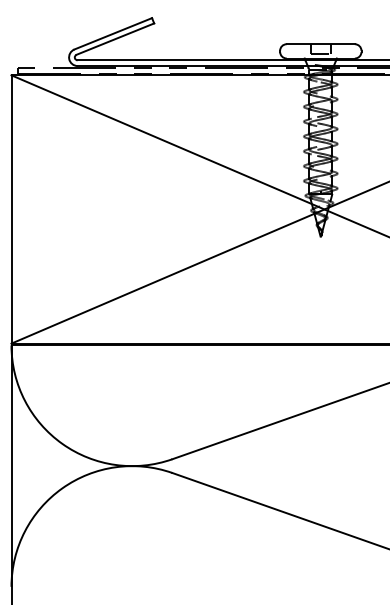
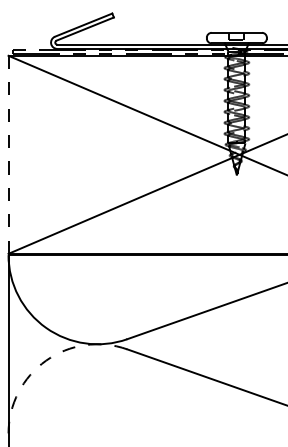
line: (11, 208) -> (8, 154), solid -> dashed
arc: (62, 488) -> (46, 360), solid -> dashed

